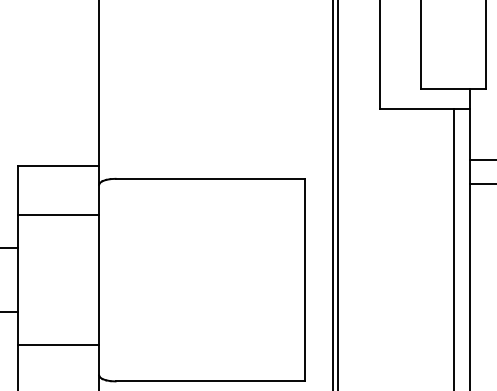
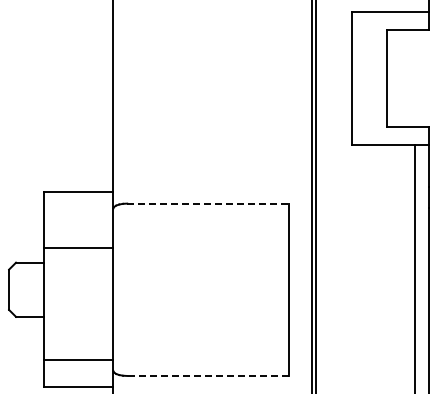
line: (209, 178) -> (207, 203), solid -> dashed
line: (58, 215) -> (78, 248), moved
line: (58, 345) -> (78, 360), moved
line: (209, 380) -> (207, 375), solid -> dashed

